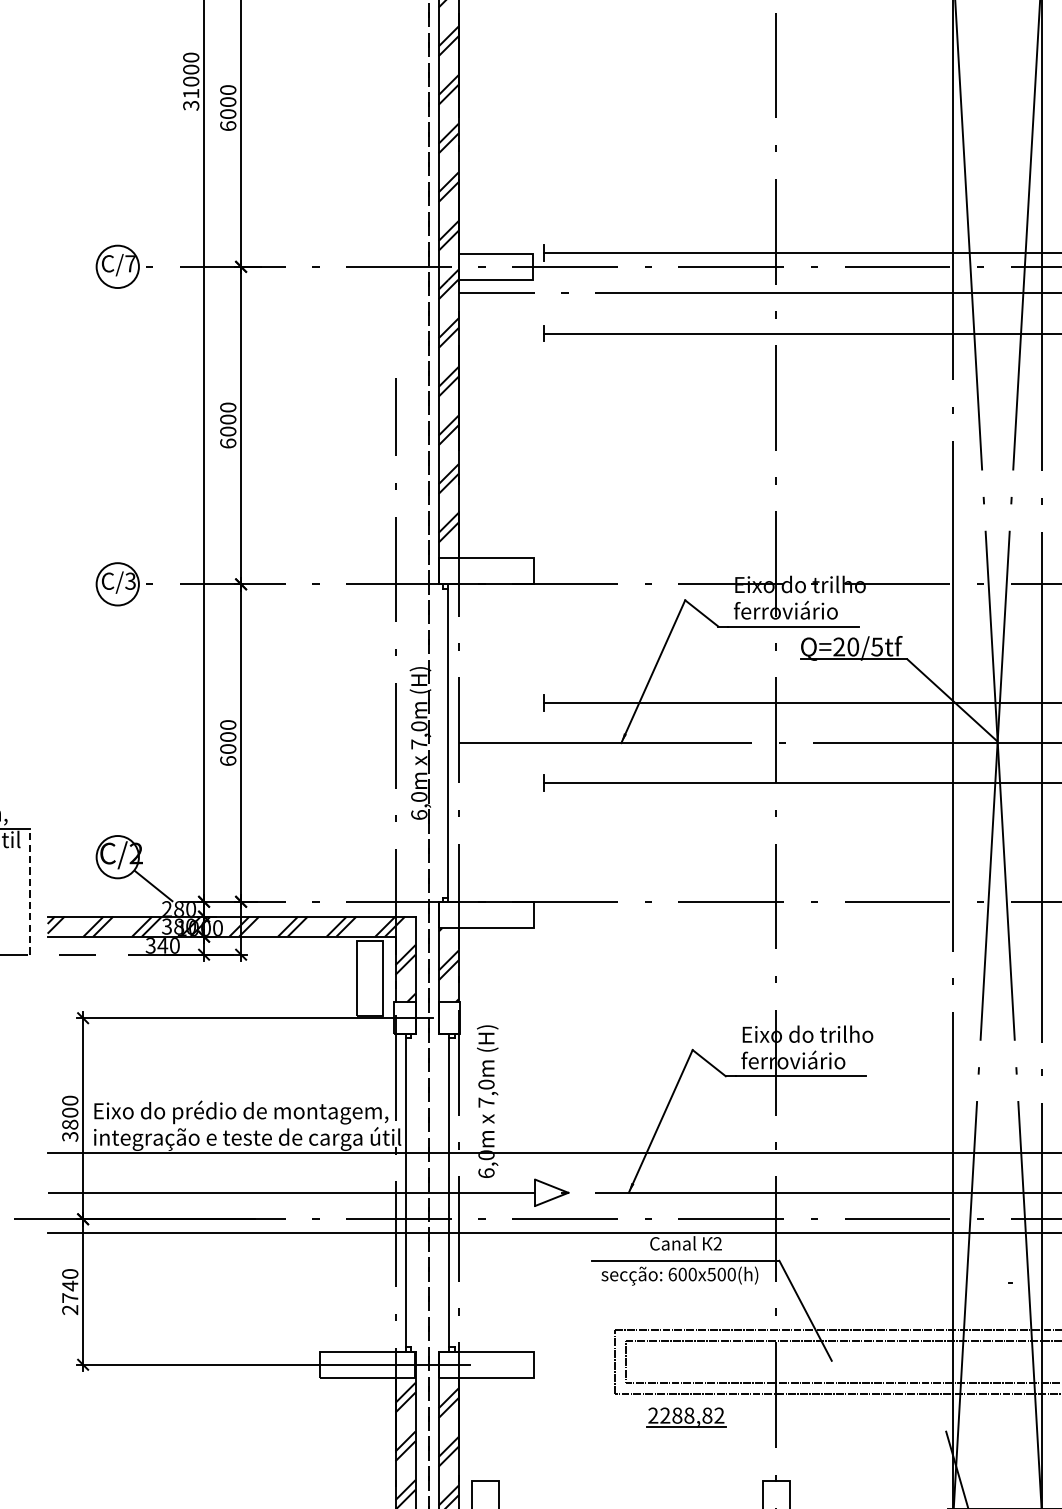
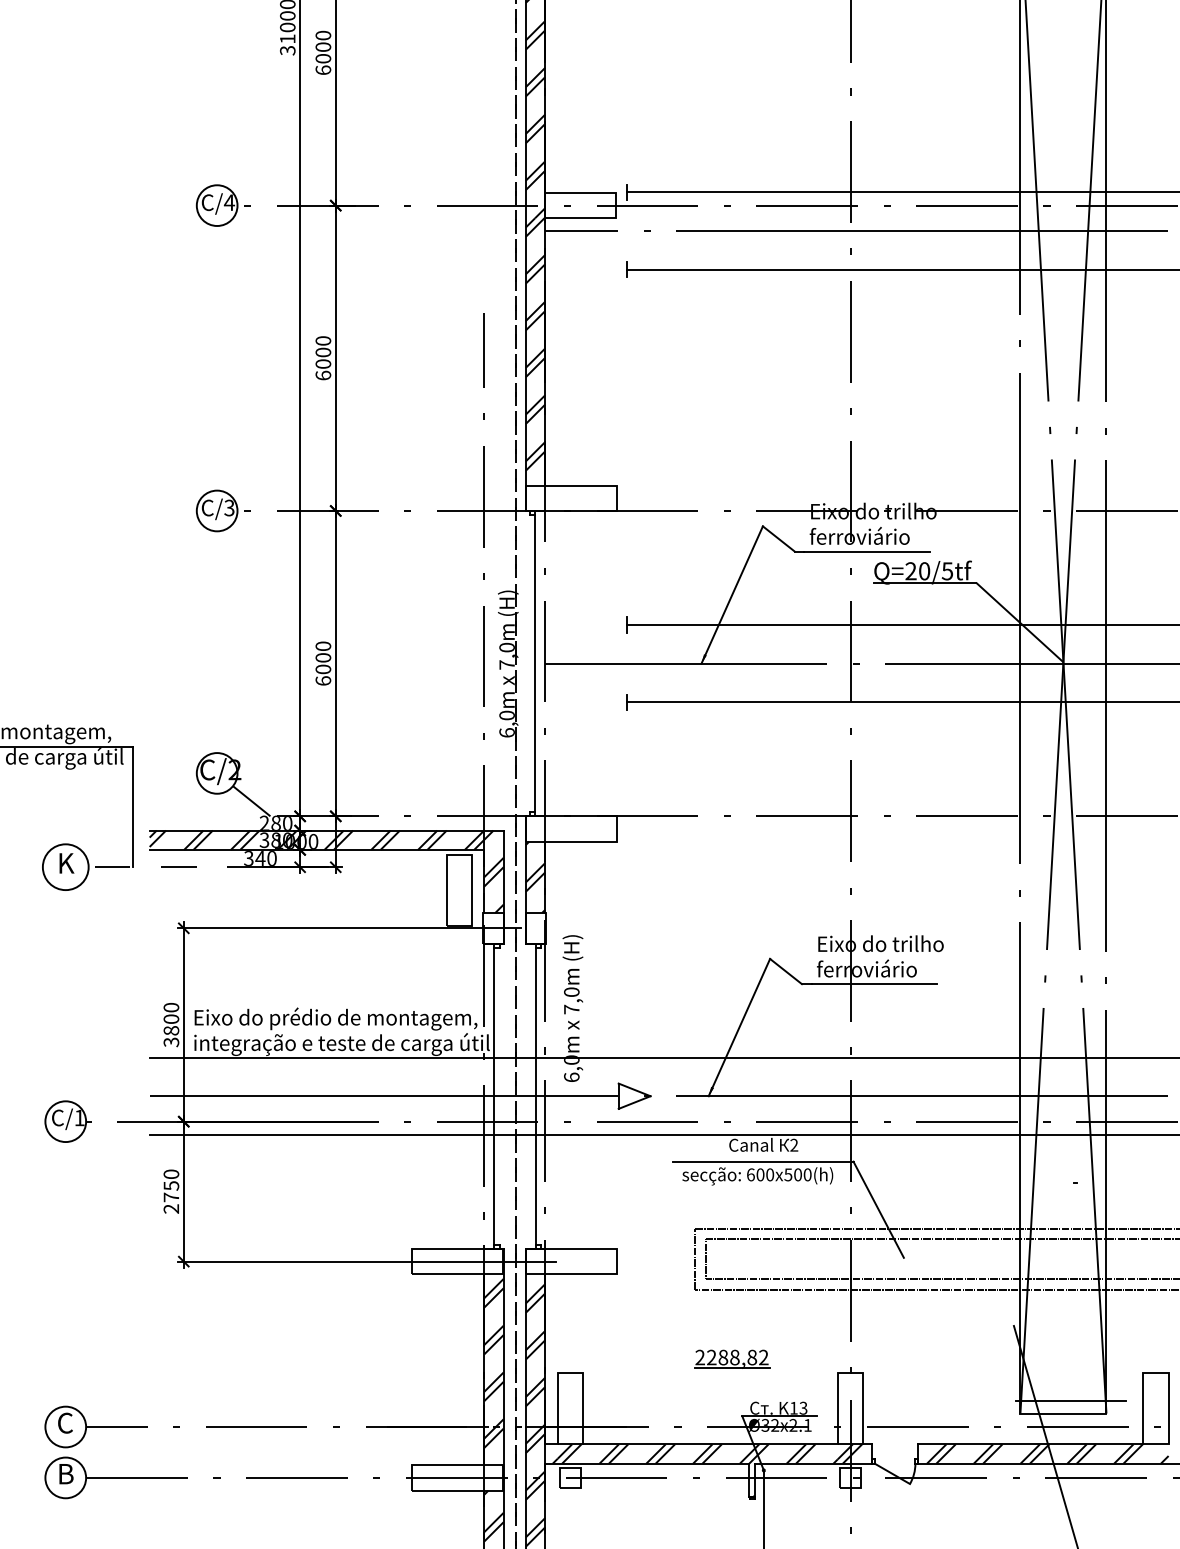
text: (129, 263) -> (228, 202), C/7 -> C/4
line: (29, 891) -> (132, 806), dashed -> solid
text: (70, 1285) -> (171, 1185), 2740 -> 2750
part: (686, 1416) -> (732, 1358), moved

